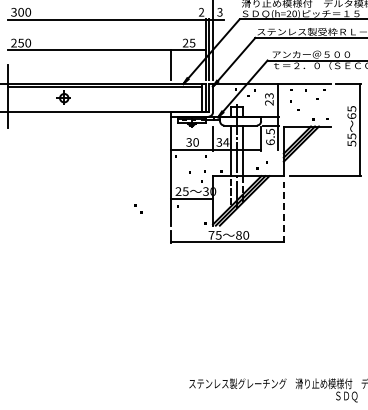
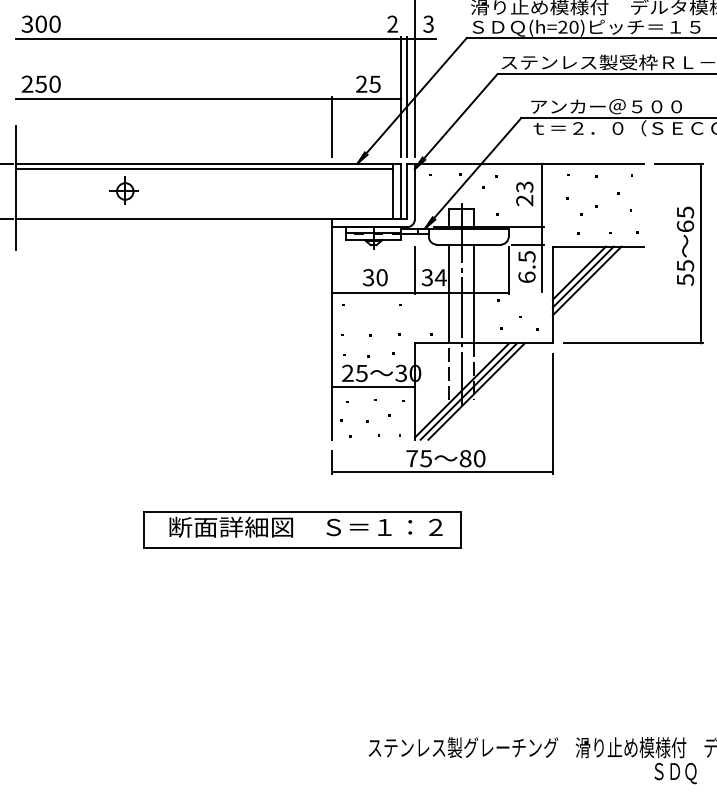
part: (138, 208) -> (373, 427), moved
line: (283, 212) -> (552, 414), dashed -> solid
part: (155, 271) -> (302, 529), added

